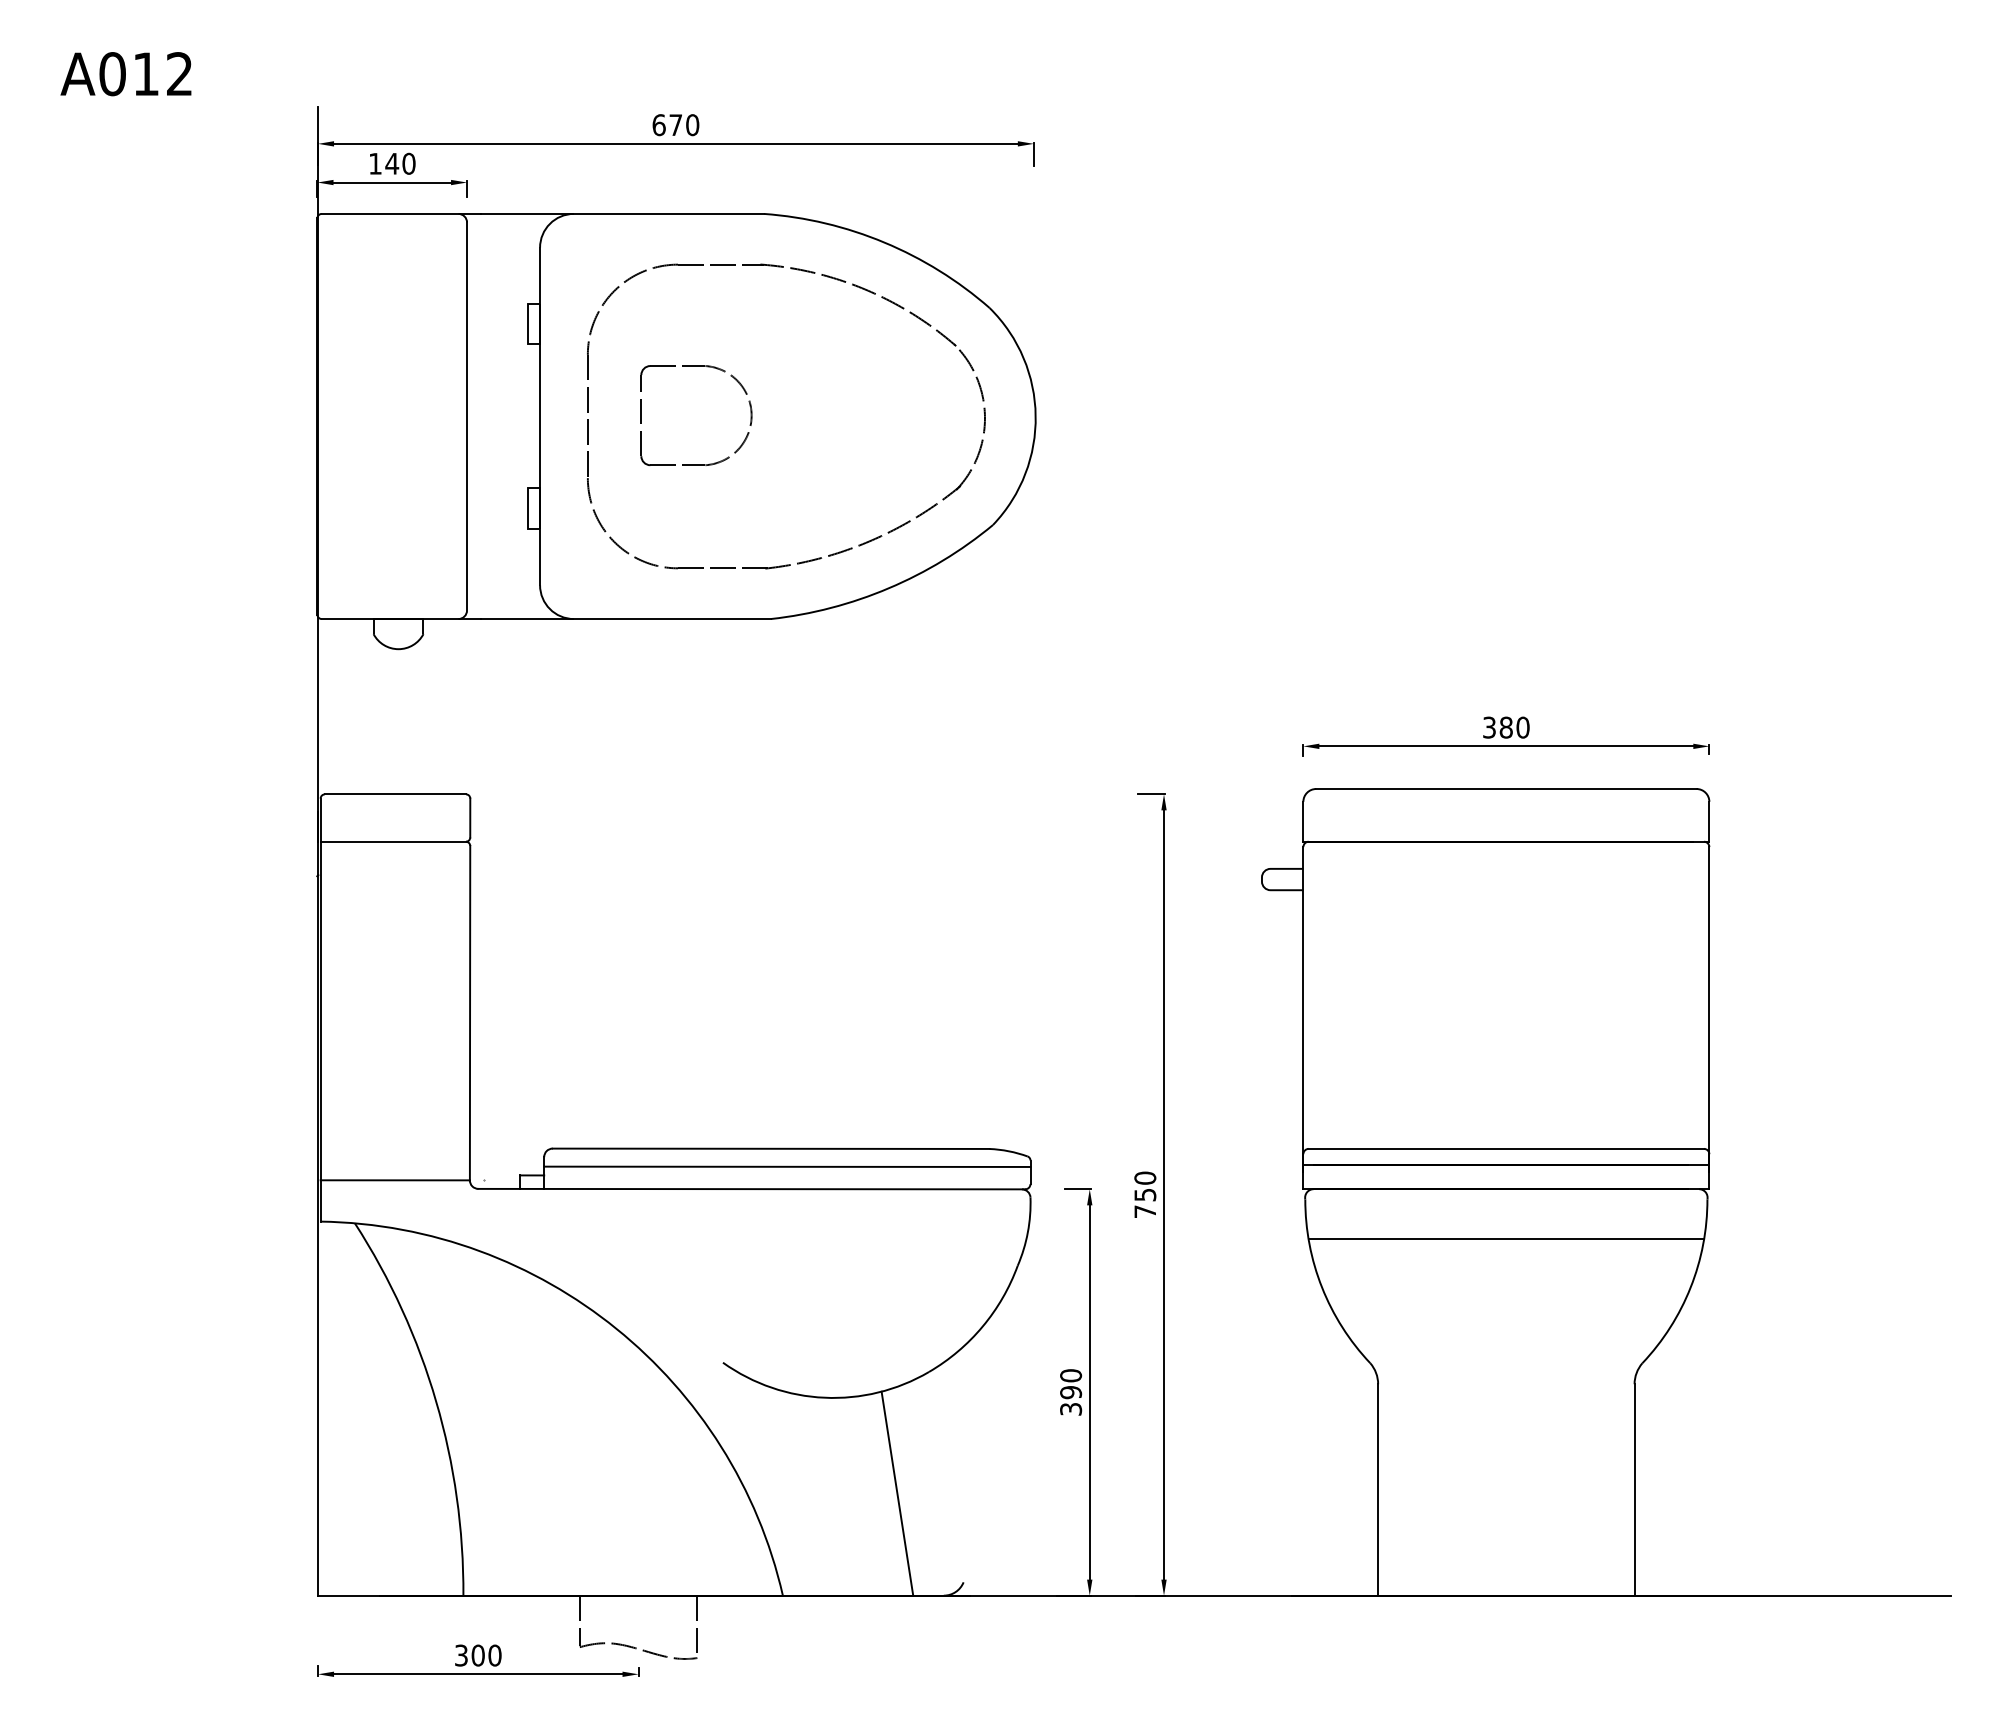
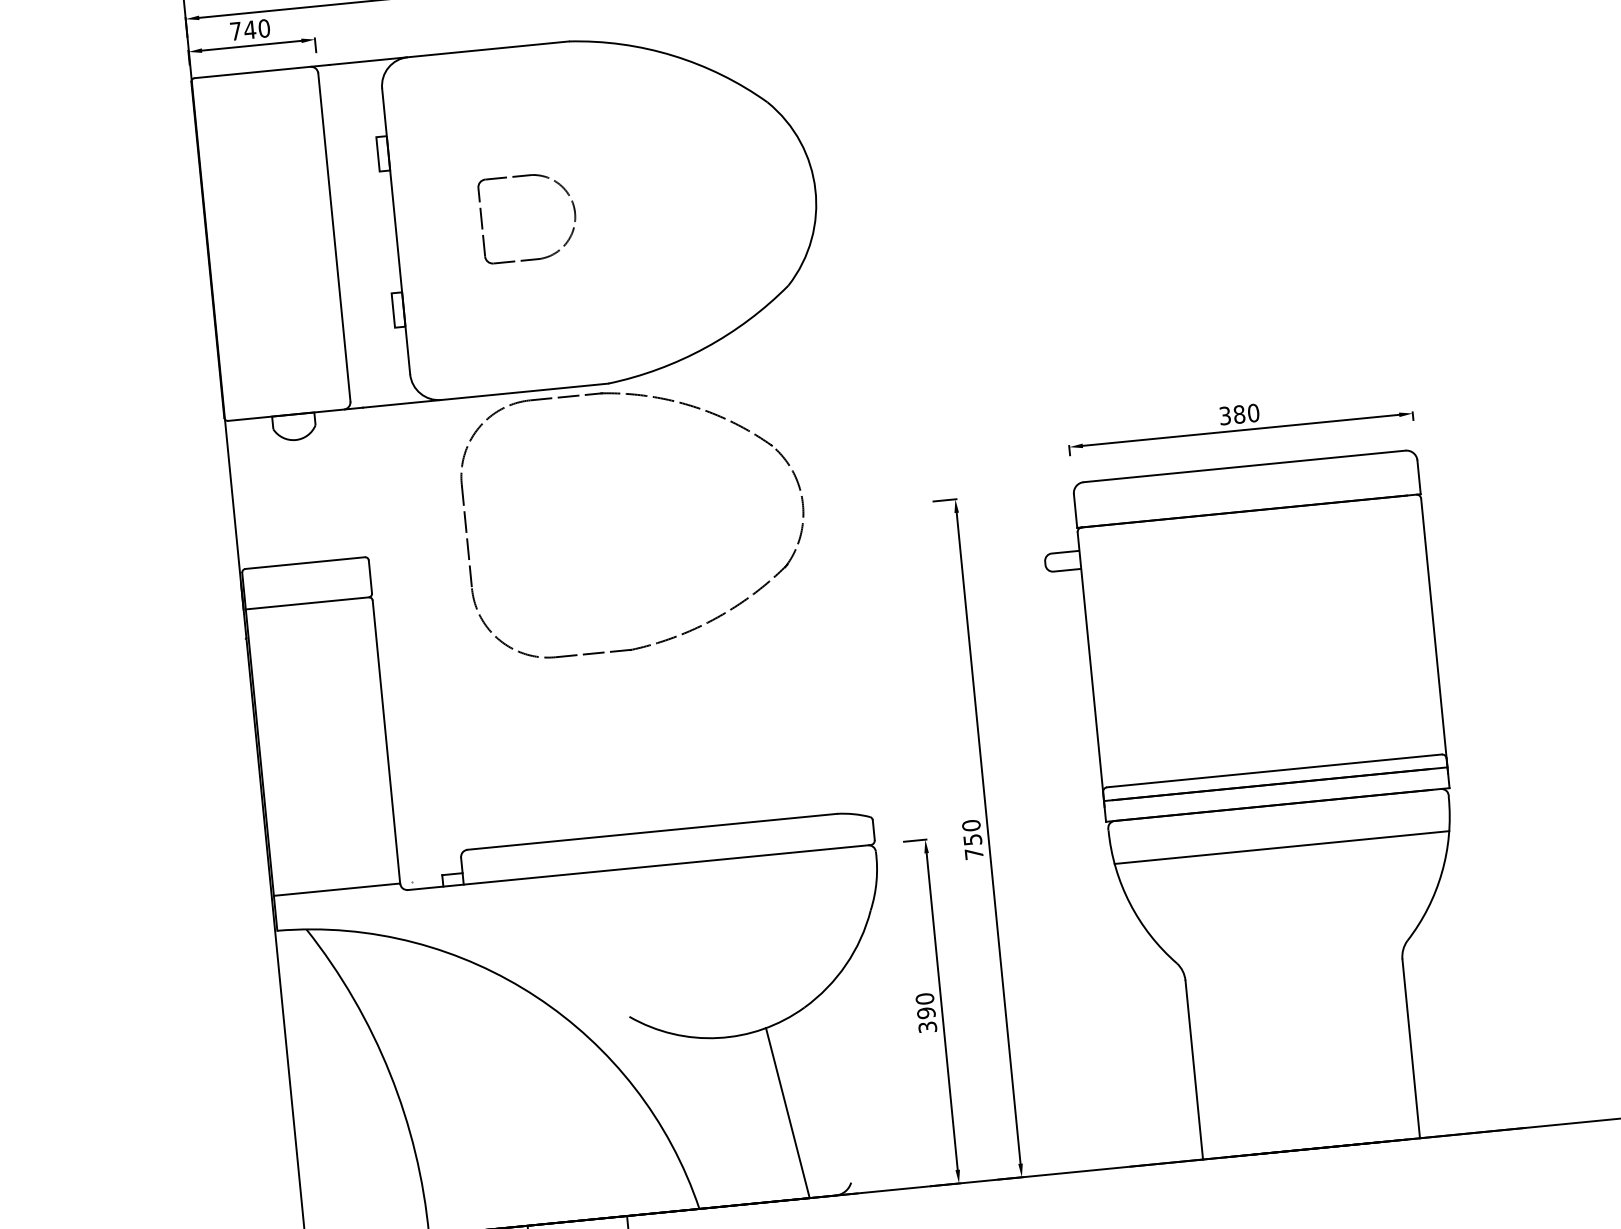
text: (375, 163) -> (235, 31), 140 -> 740
part: (832, 553) -> (685, 631), moved
line: (787, 1166) -> (667, 845), removed

